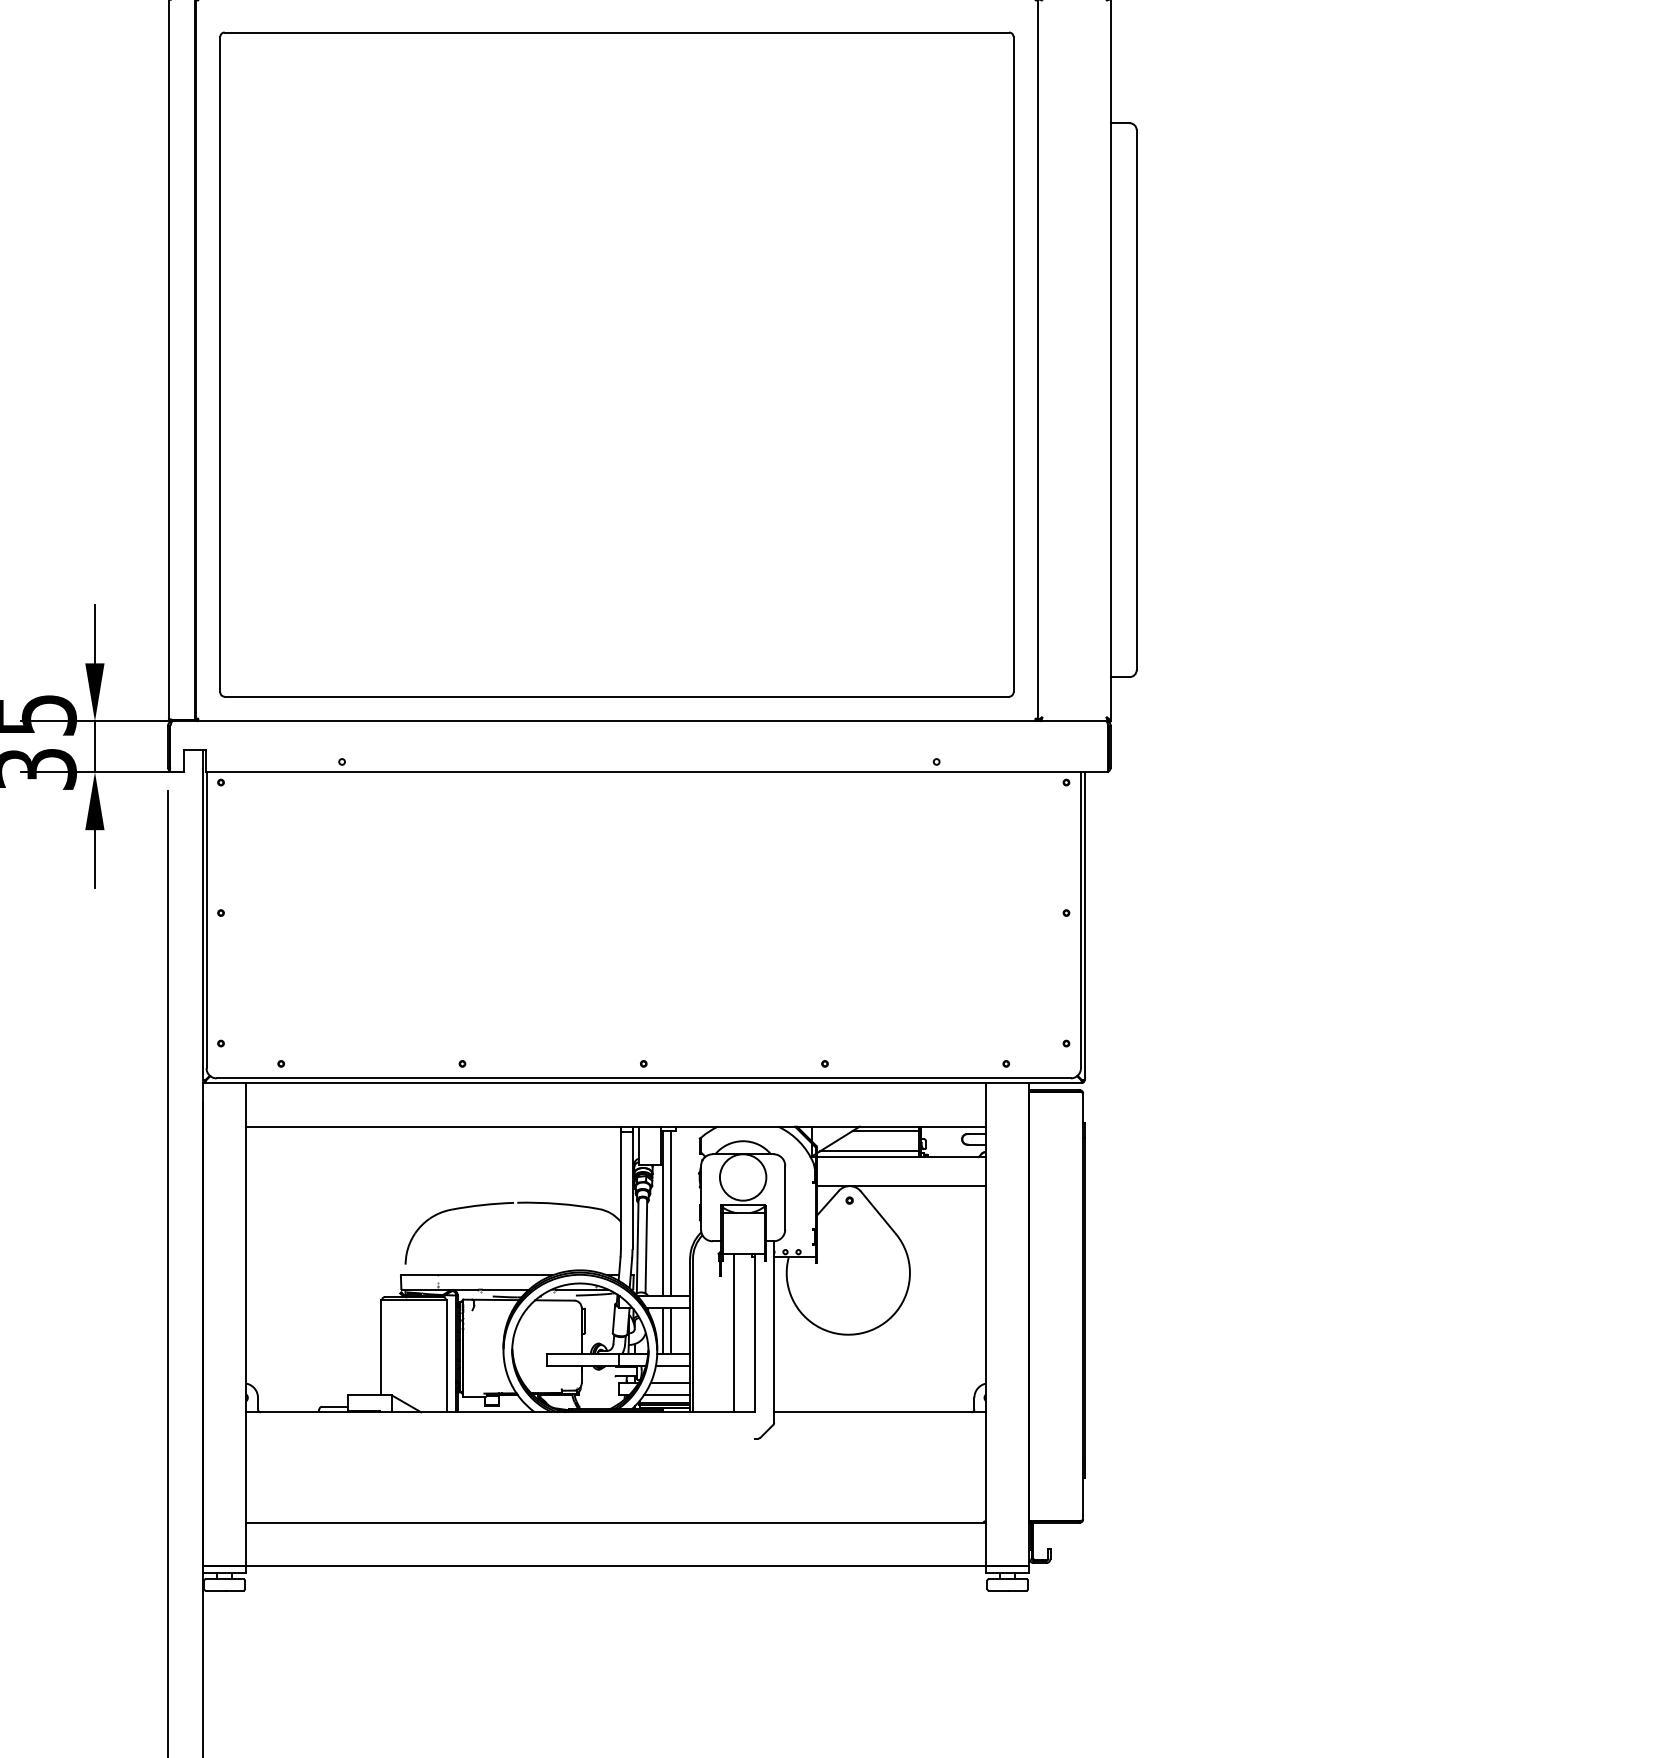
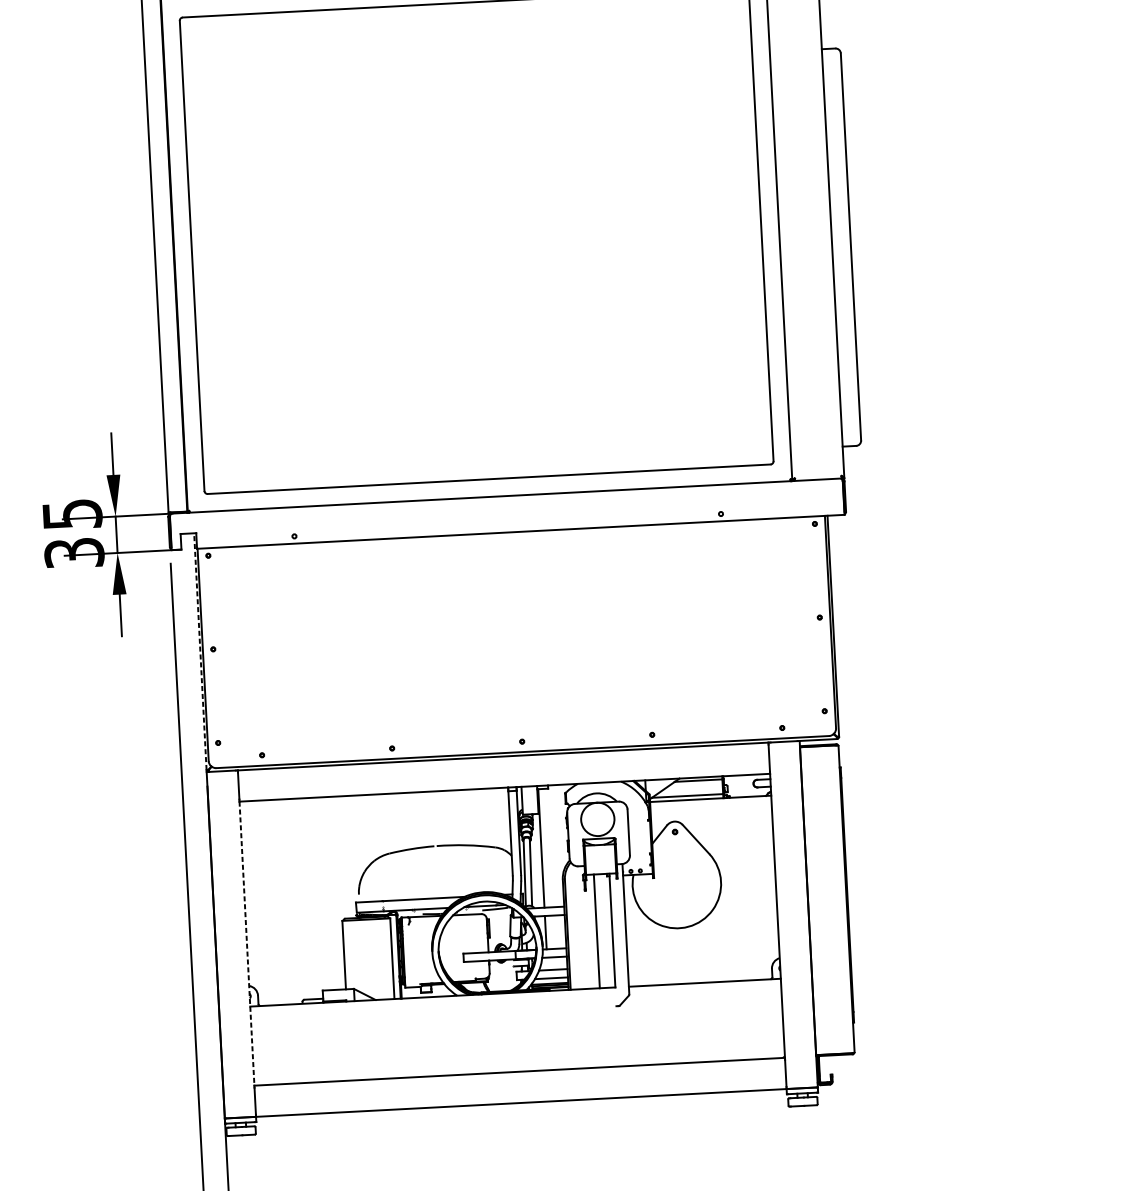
line: (202, 915) -> (200, 651), solid -> dashed
line: (901, 1186) -> (711, 819), removed
line: (671, 1213) -> (547, 847), removed
line: (246, 1324) -> (247, 943), solid -> dashed
line: (671, 1330) -> (552, 931), removed

